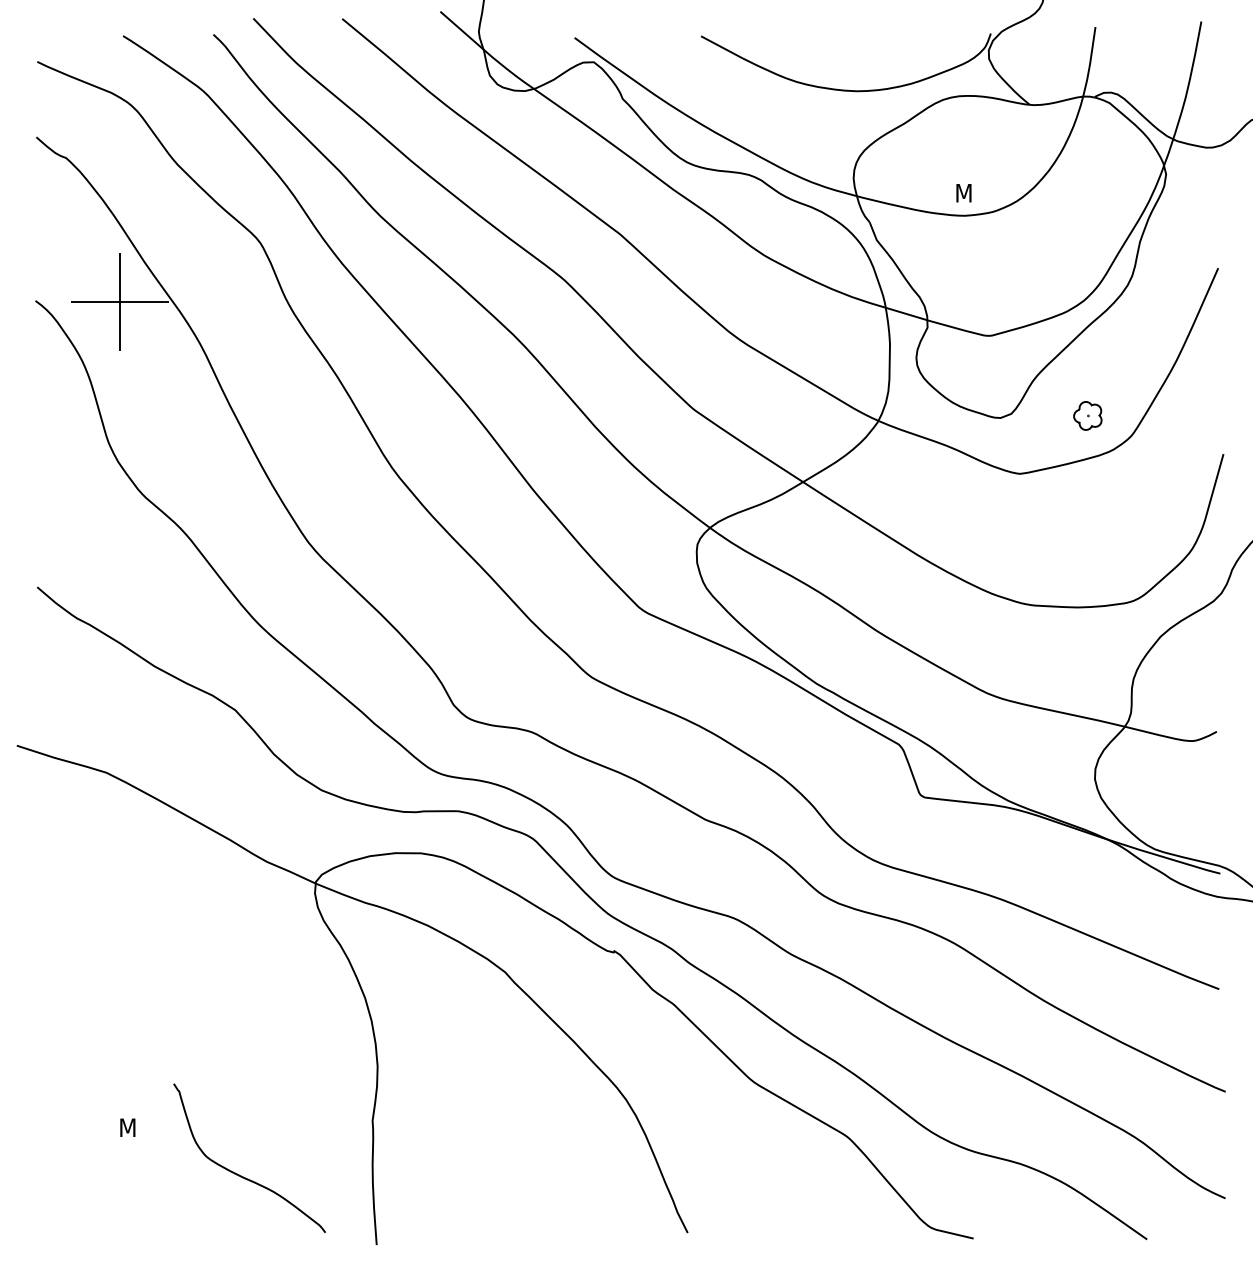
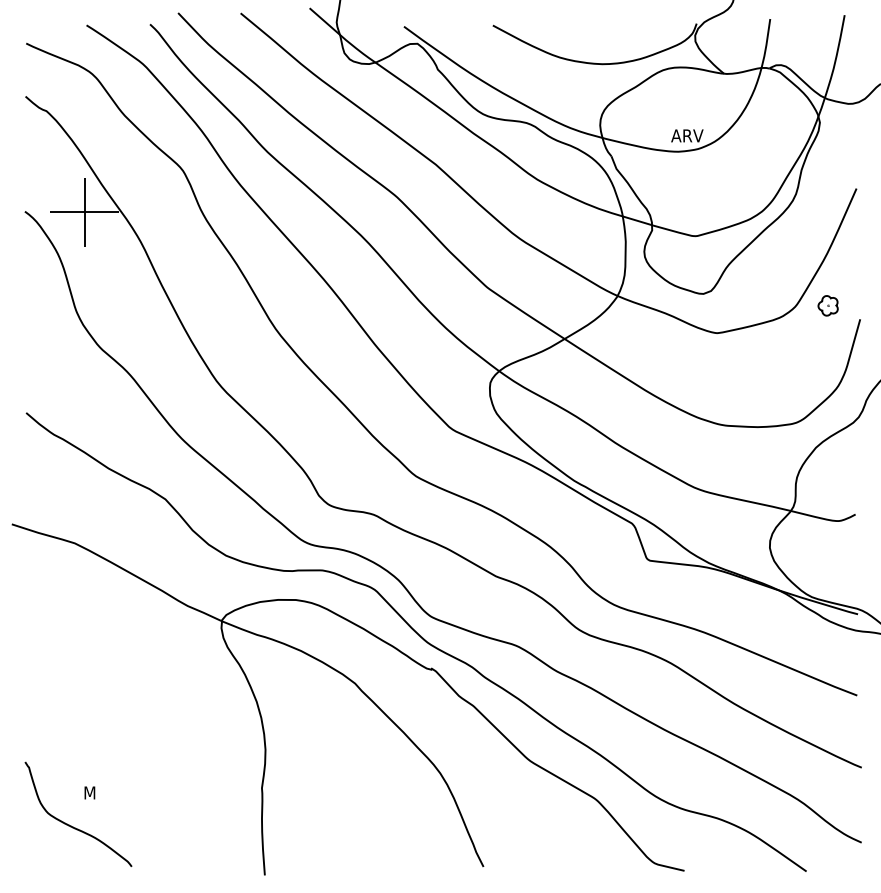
text: (977, 193) -> (687, 136), M -> ARV
part: (1087, 415) -> (827, 305), moved
curve: (241, 1175) -> (72, 826), moved

